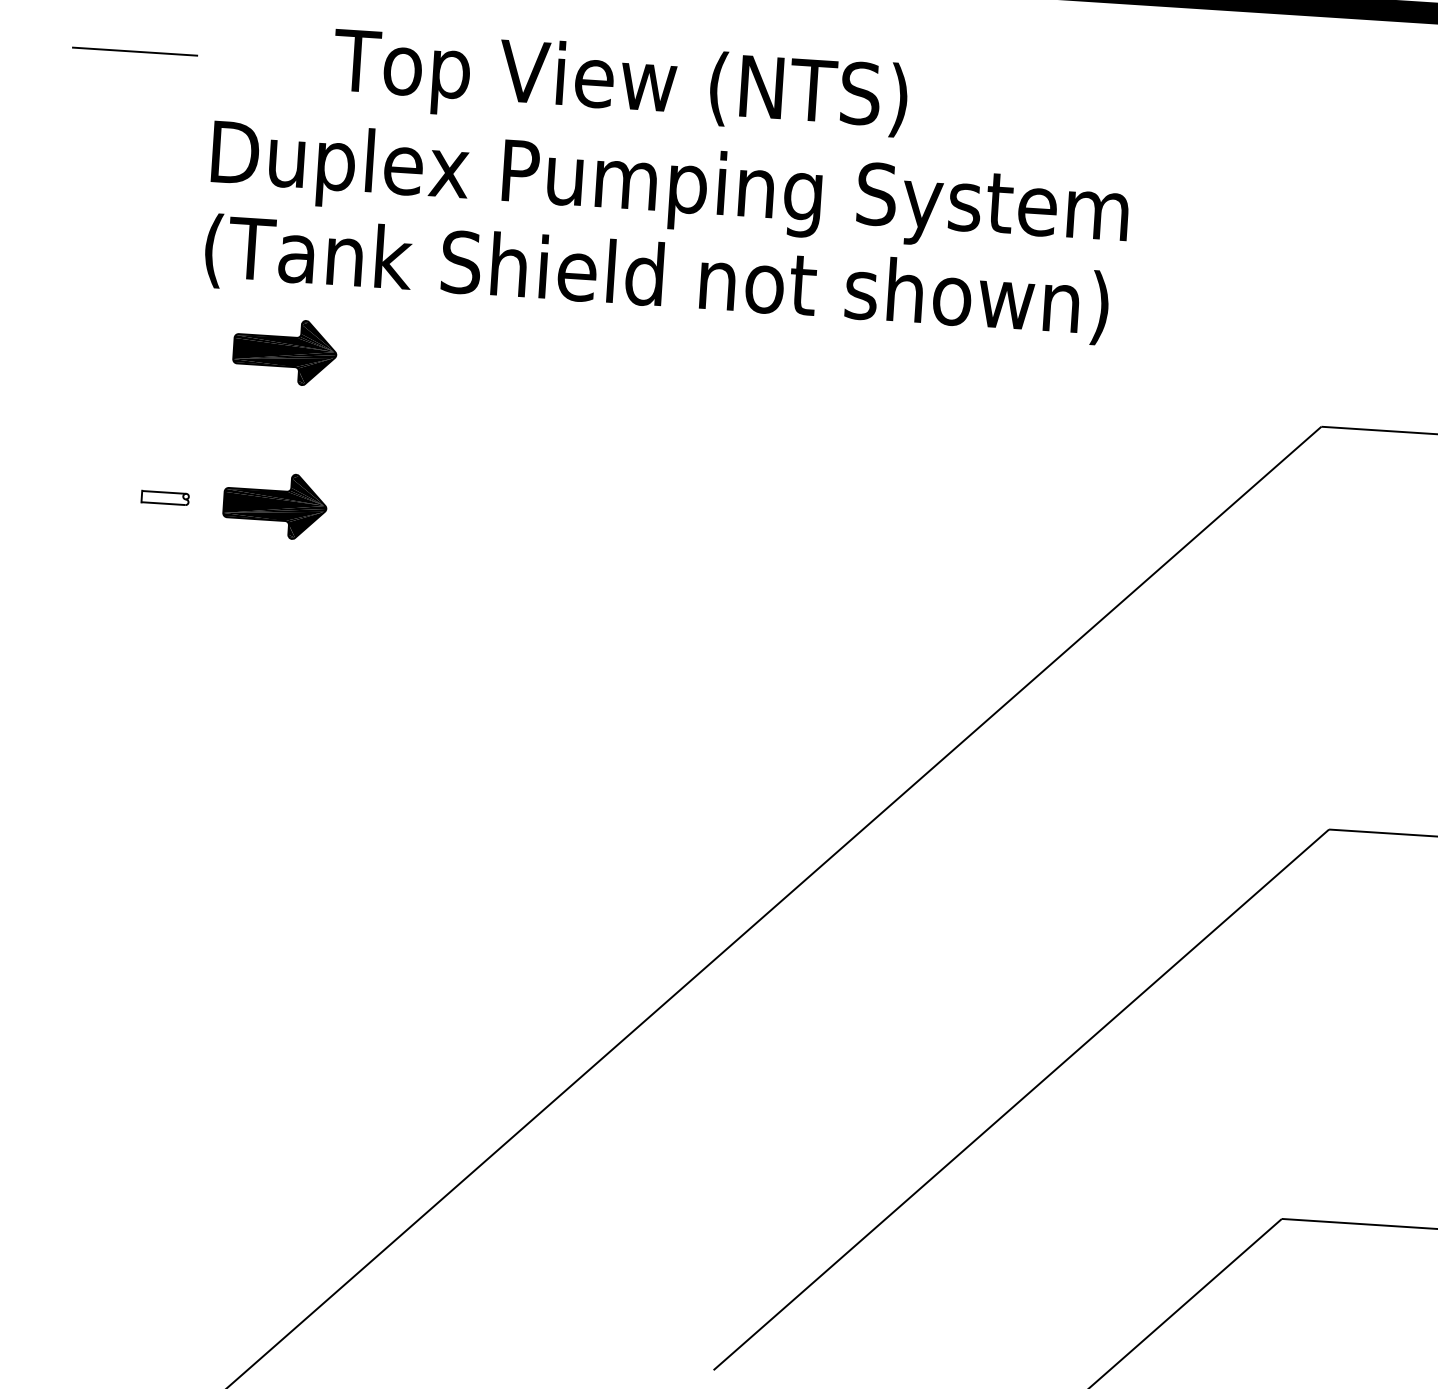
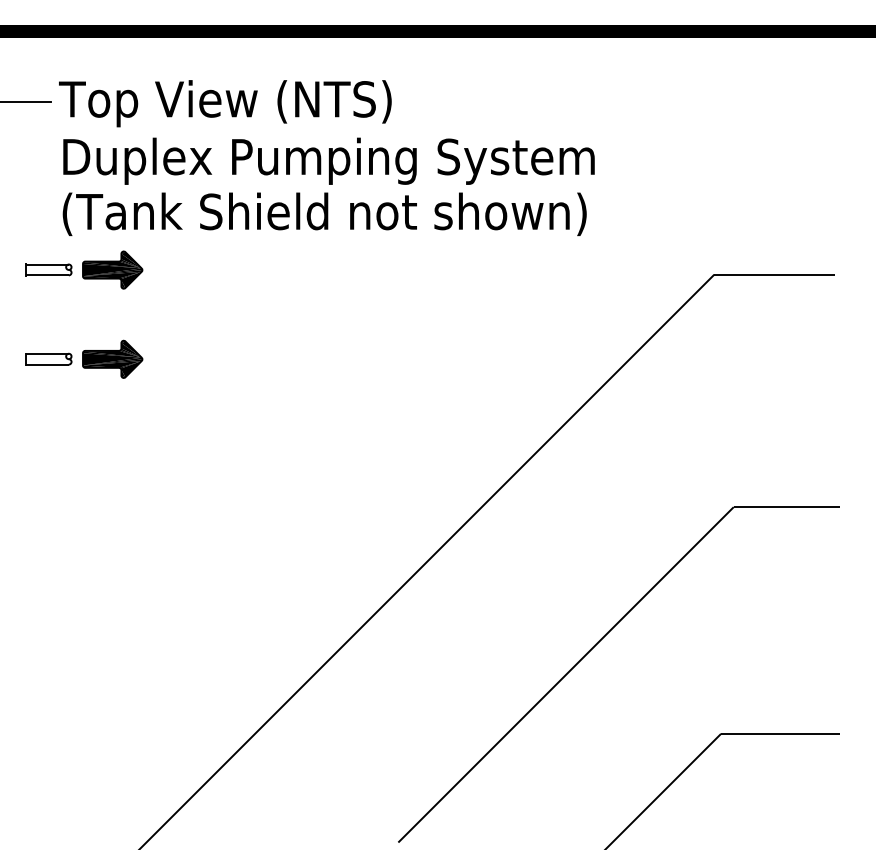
text: (620, 85) -> (225, 103), moved
part: (174, 343) -> (48, 269), added
part: (164, 496) -> (48, 358), size x1.67

